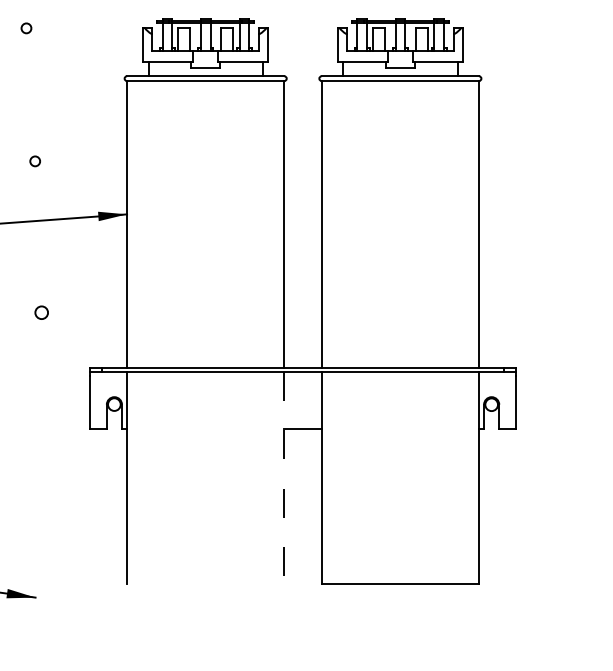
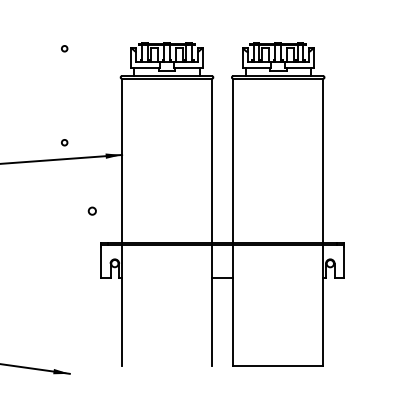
circle: (34, 160) -> (64, 142), moved
circle: (40, 311) -> (91, 210), moved
line: (283, 477) -> (211, 305), dashed -> solid

